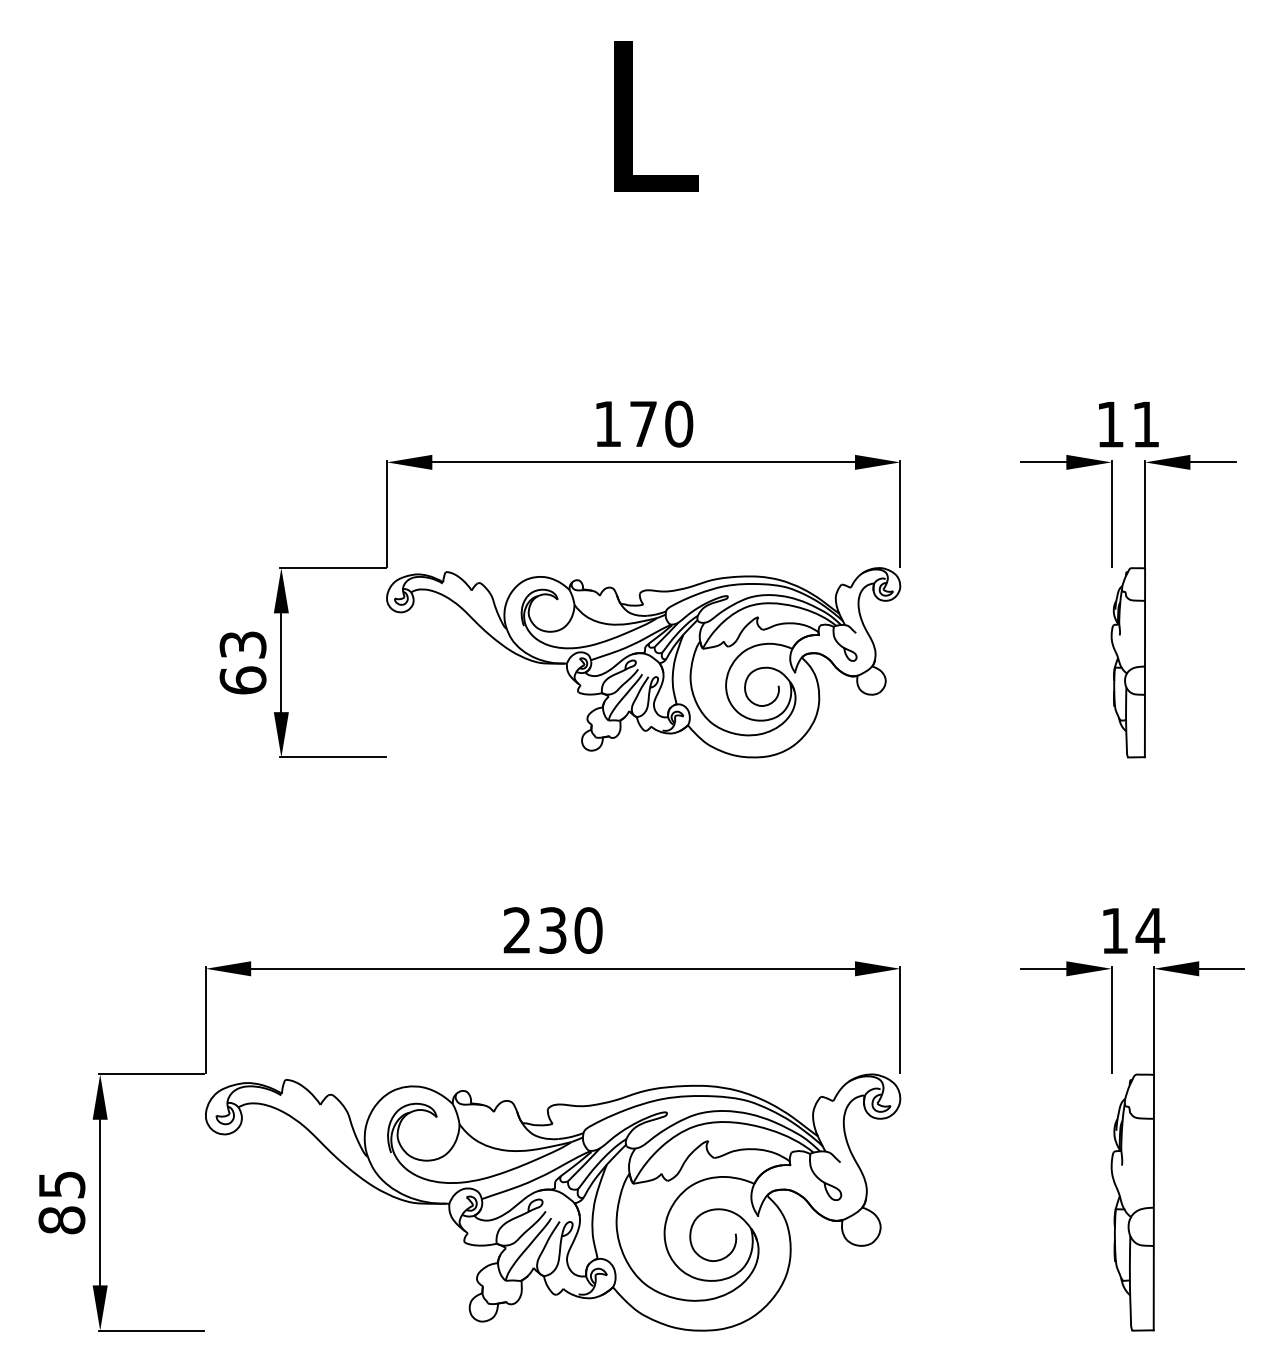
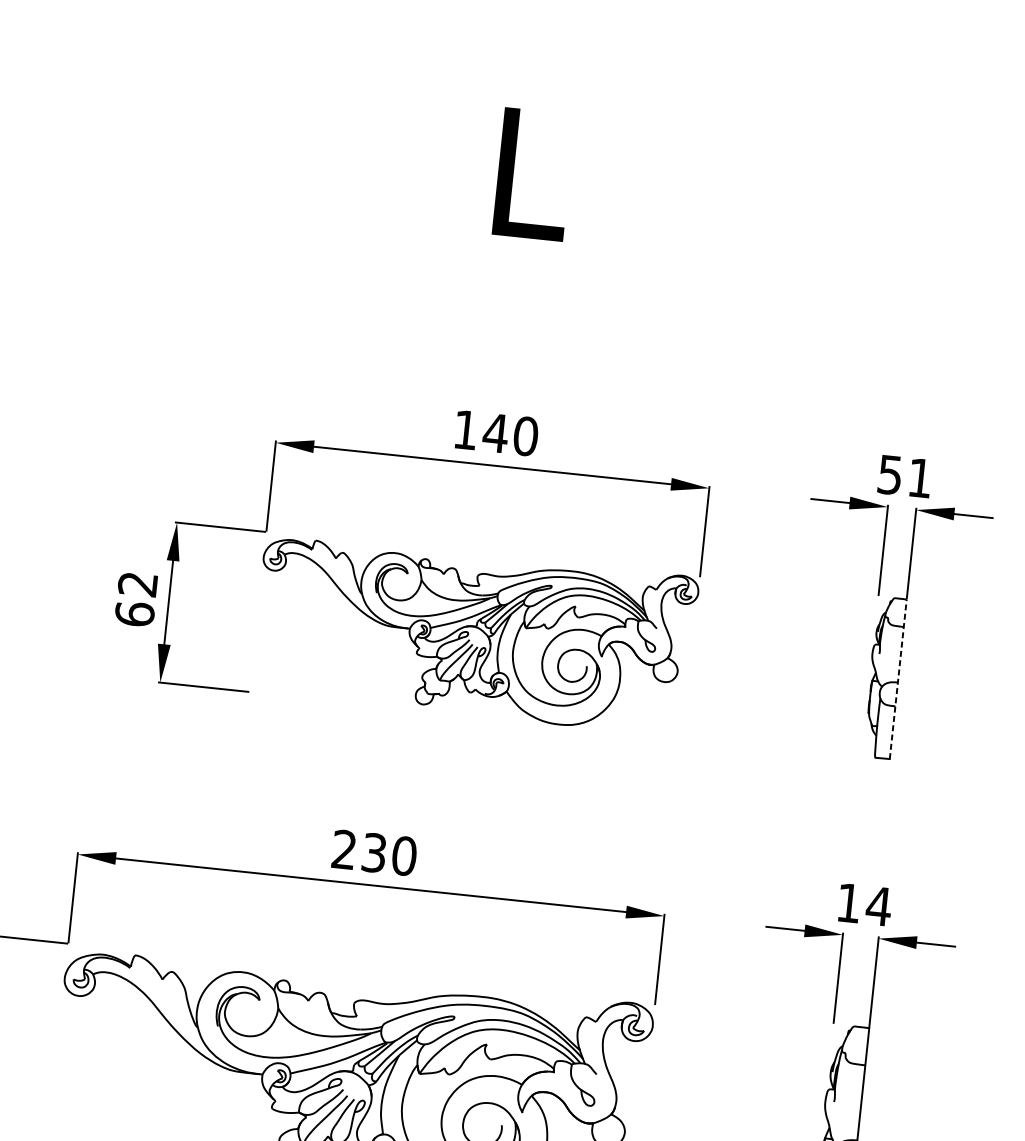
text: (643, 423) -> (495, 432), 170 -> 140
text: (1110, 424) -> (890, 474), 11 -> 51
text: (242, 644) -> (137, 583), 63 -> 62
line: (1144, 662) -> (897, 679), solid -> dashed

